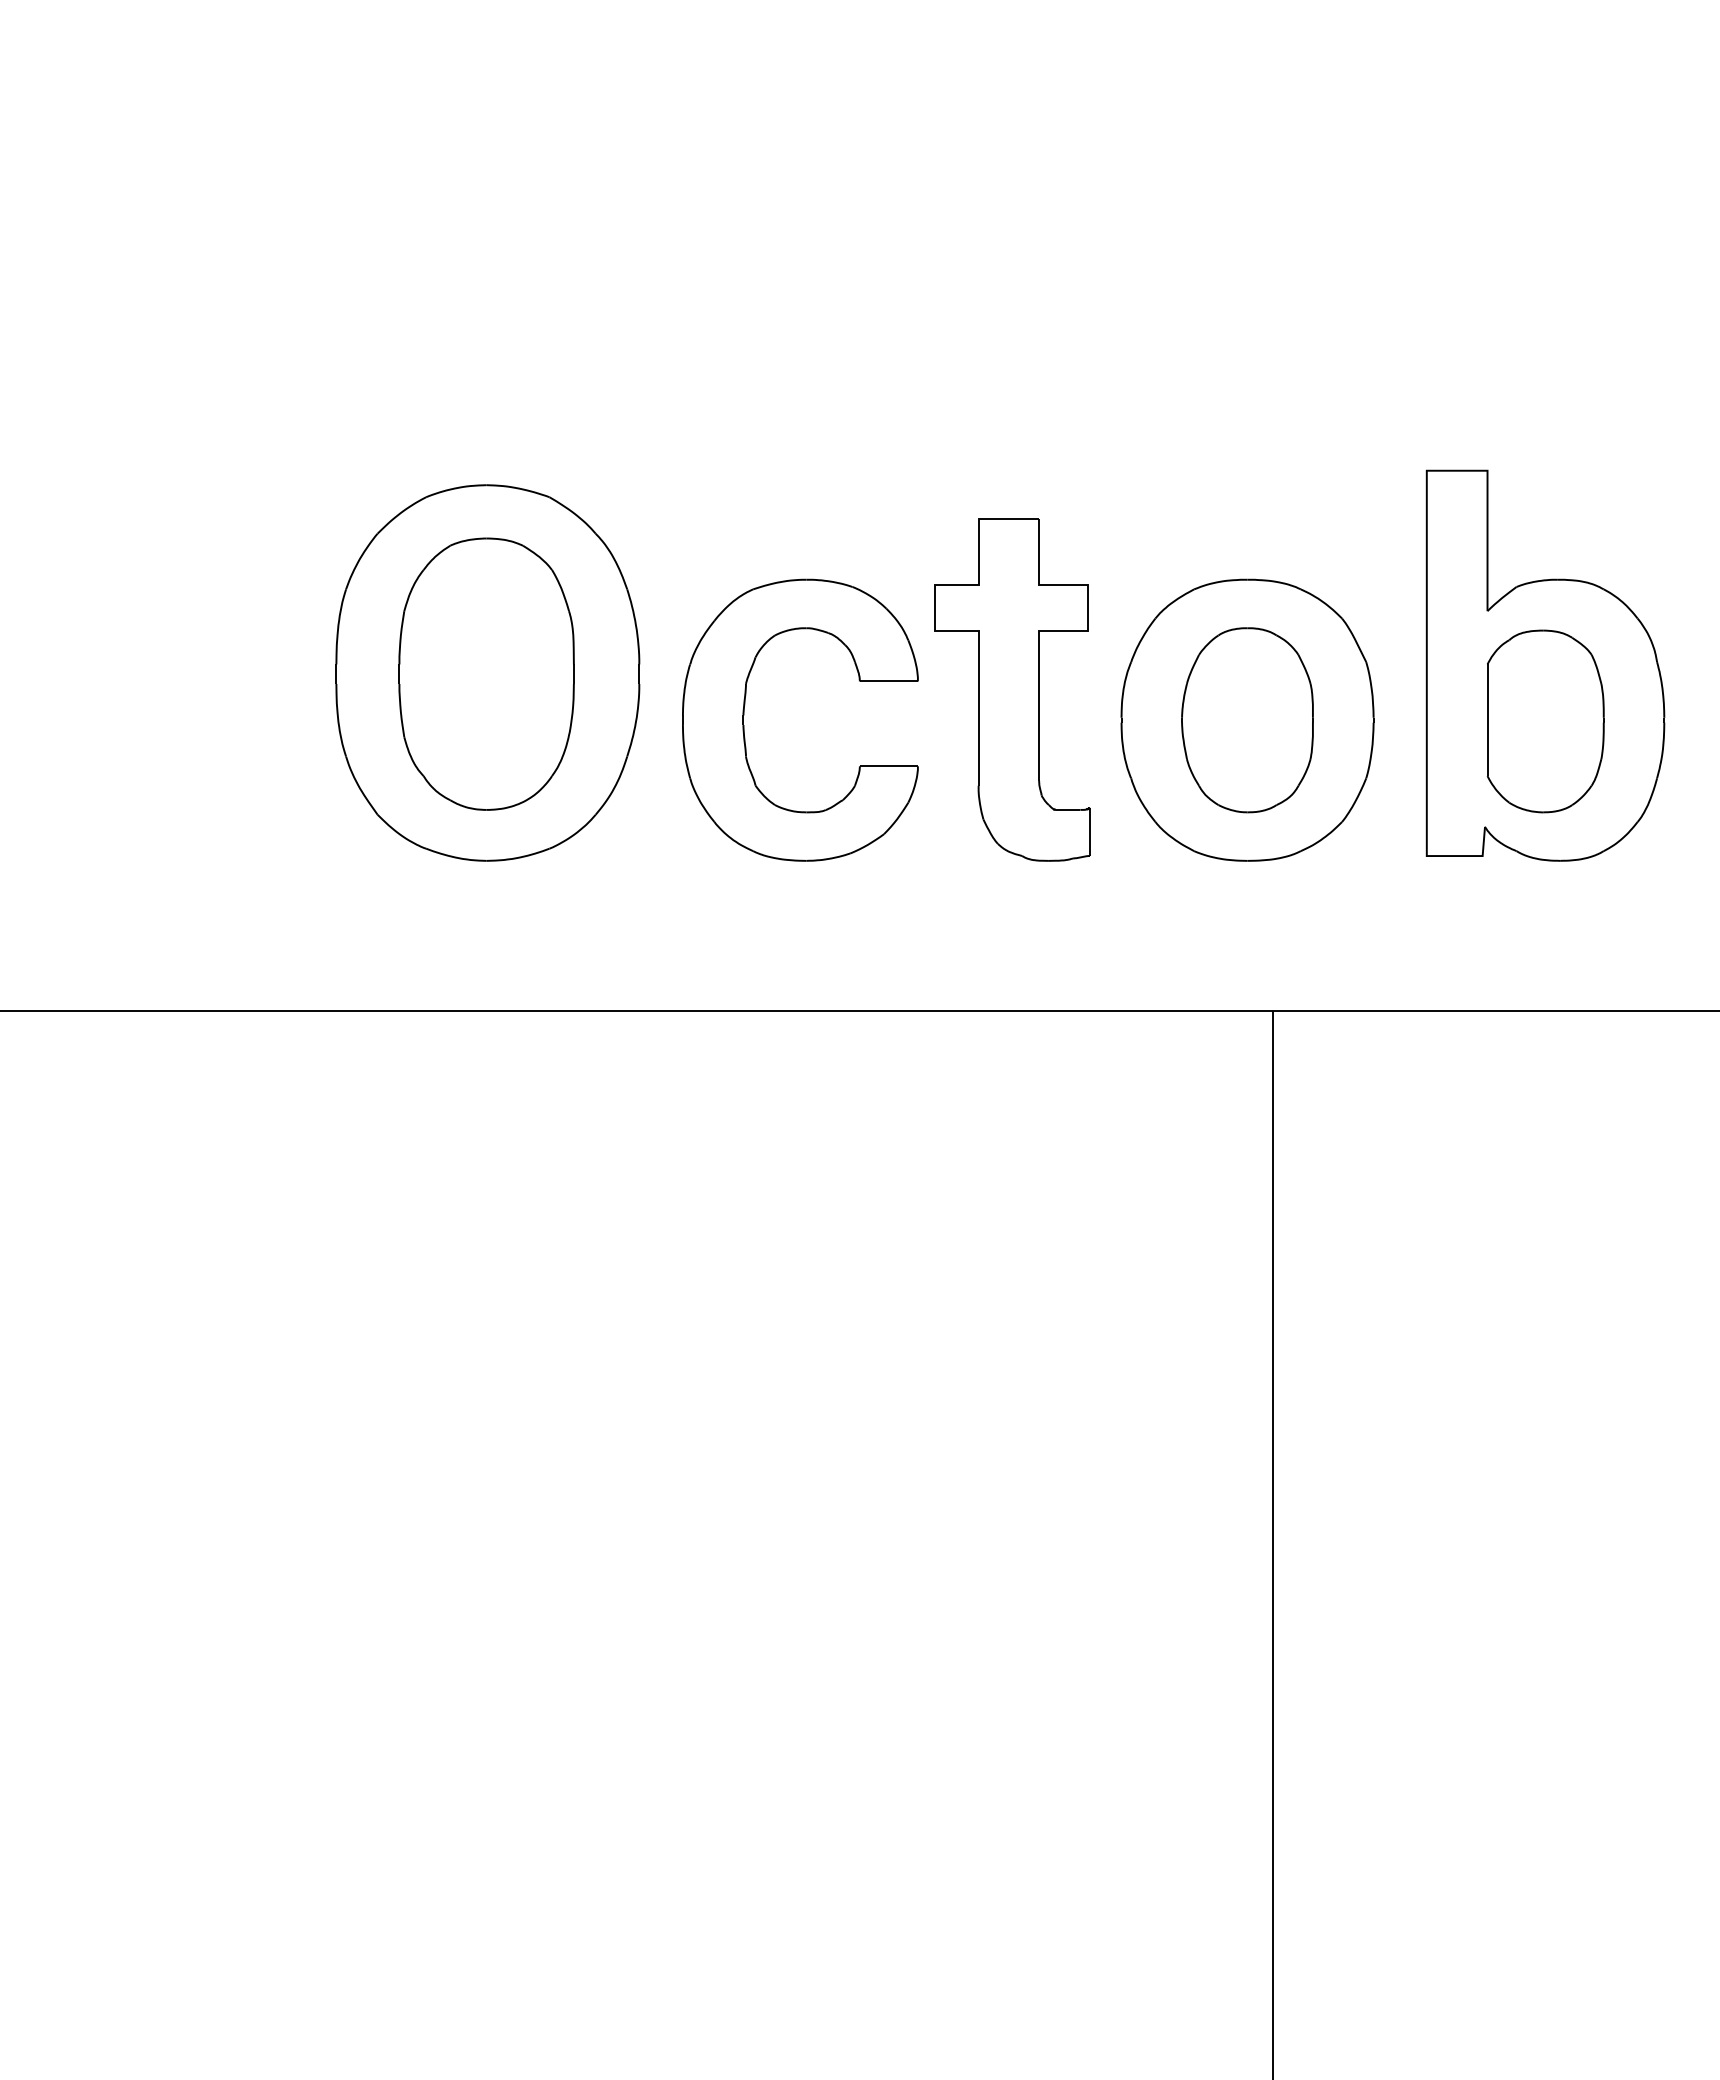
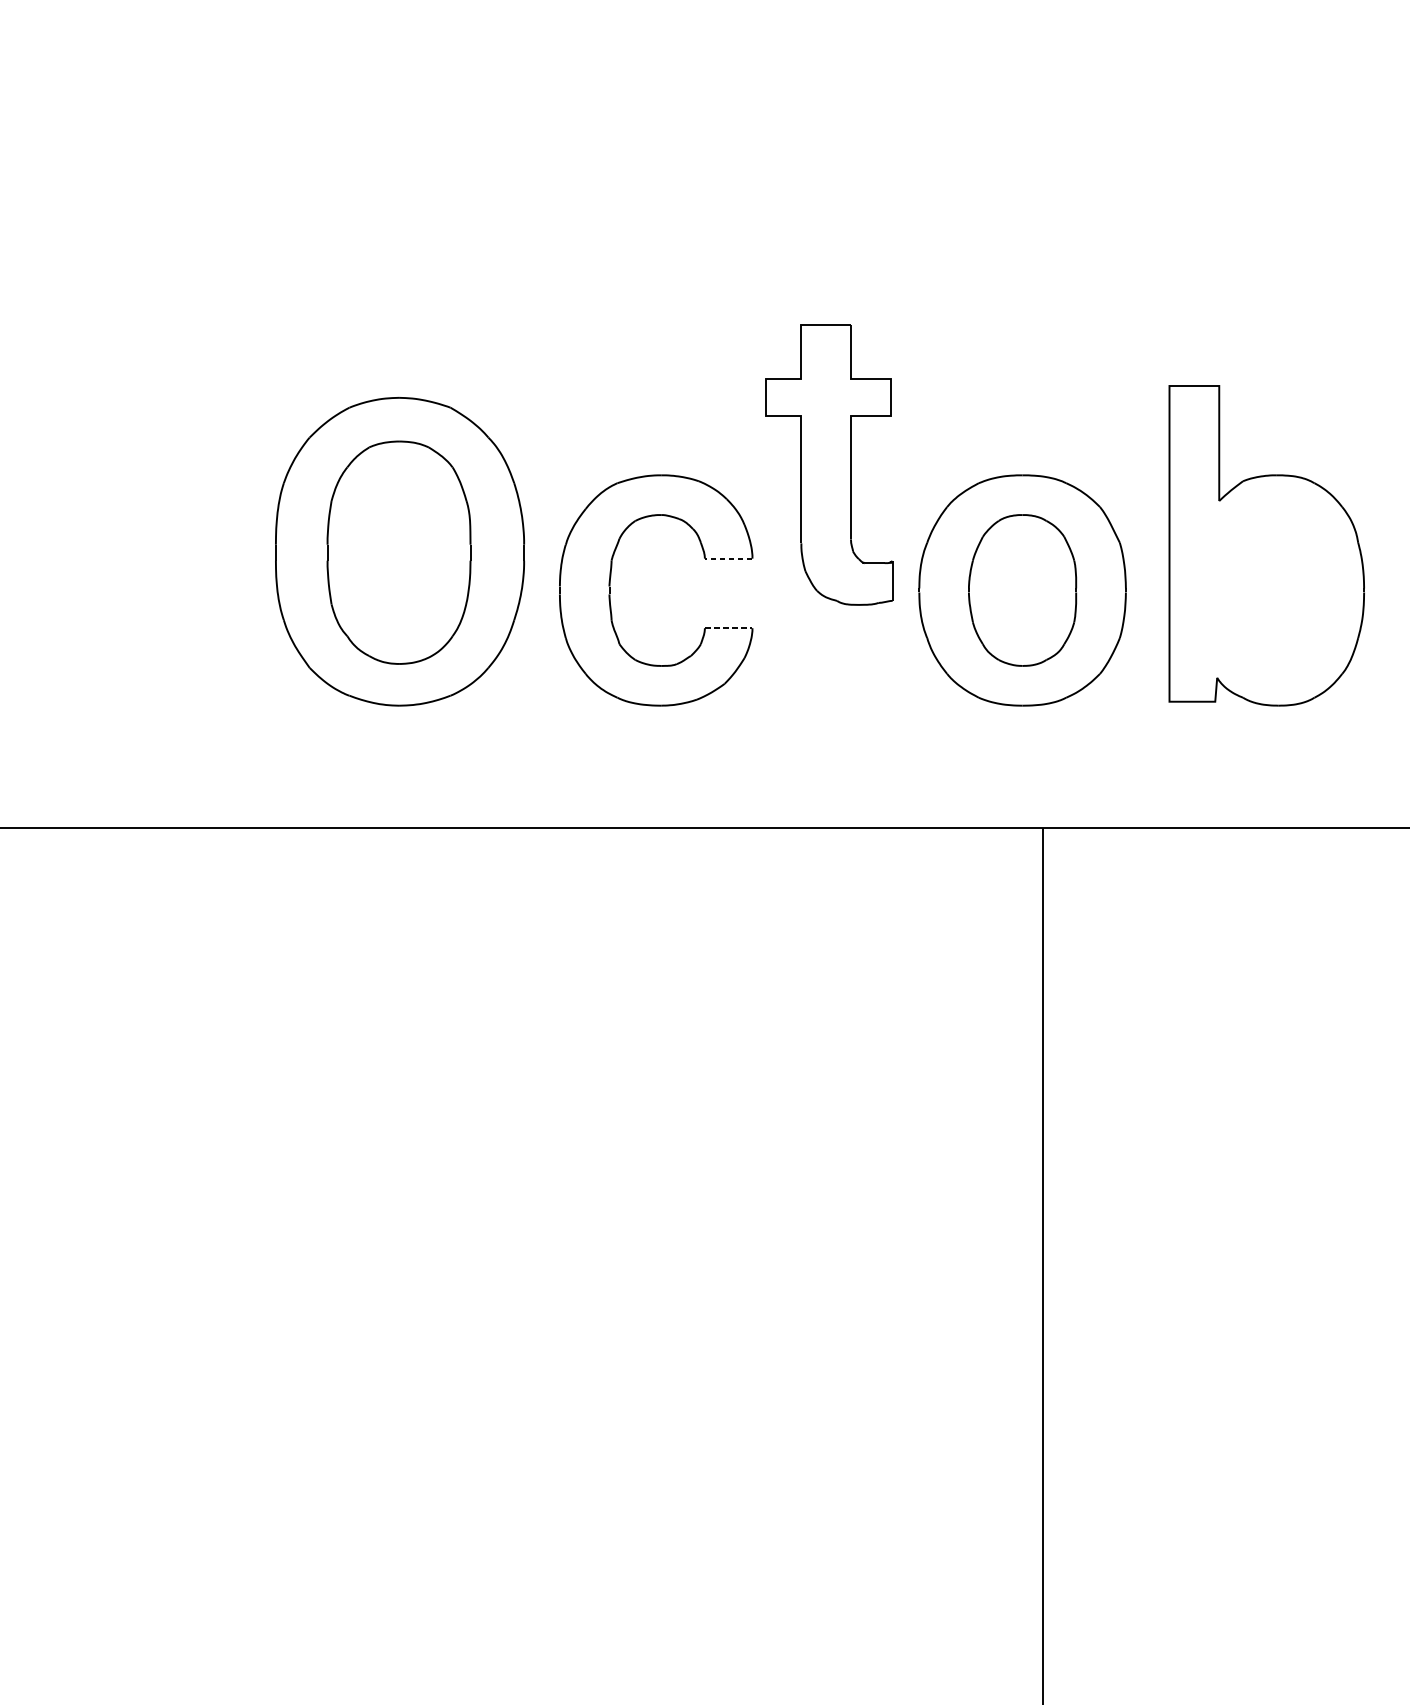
line: (888, 681) -> (728, 558), solid -> dashed
part: (1012, 689) -> (829, 464), moved
part: (1545, 721) -> (1266, 591), removed
line: (889, 766) -> (729, 628), solid -> dashed

